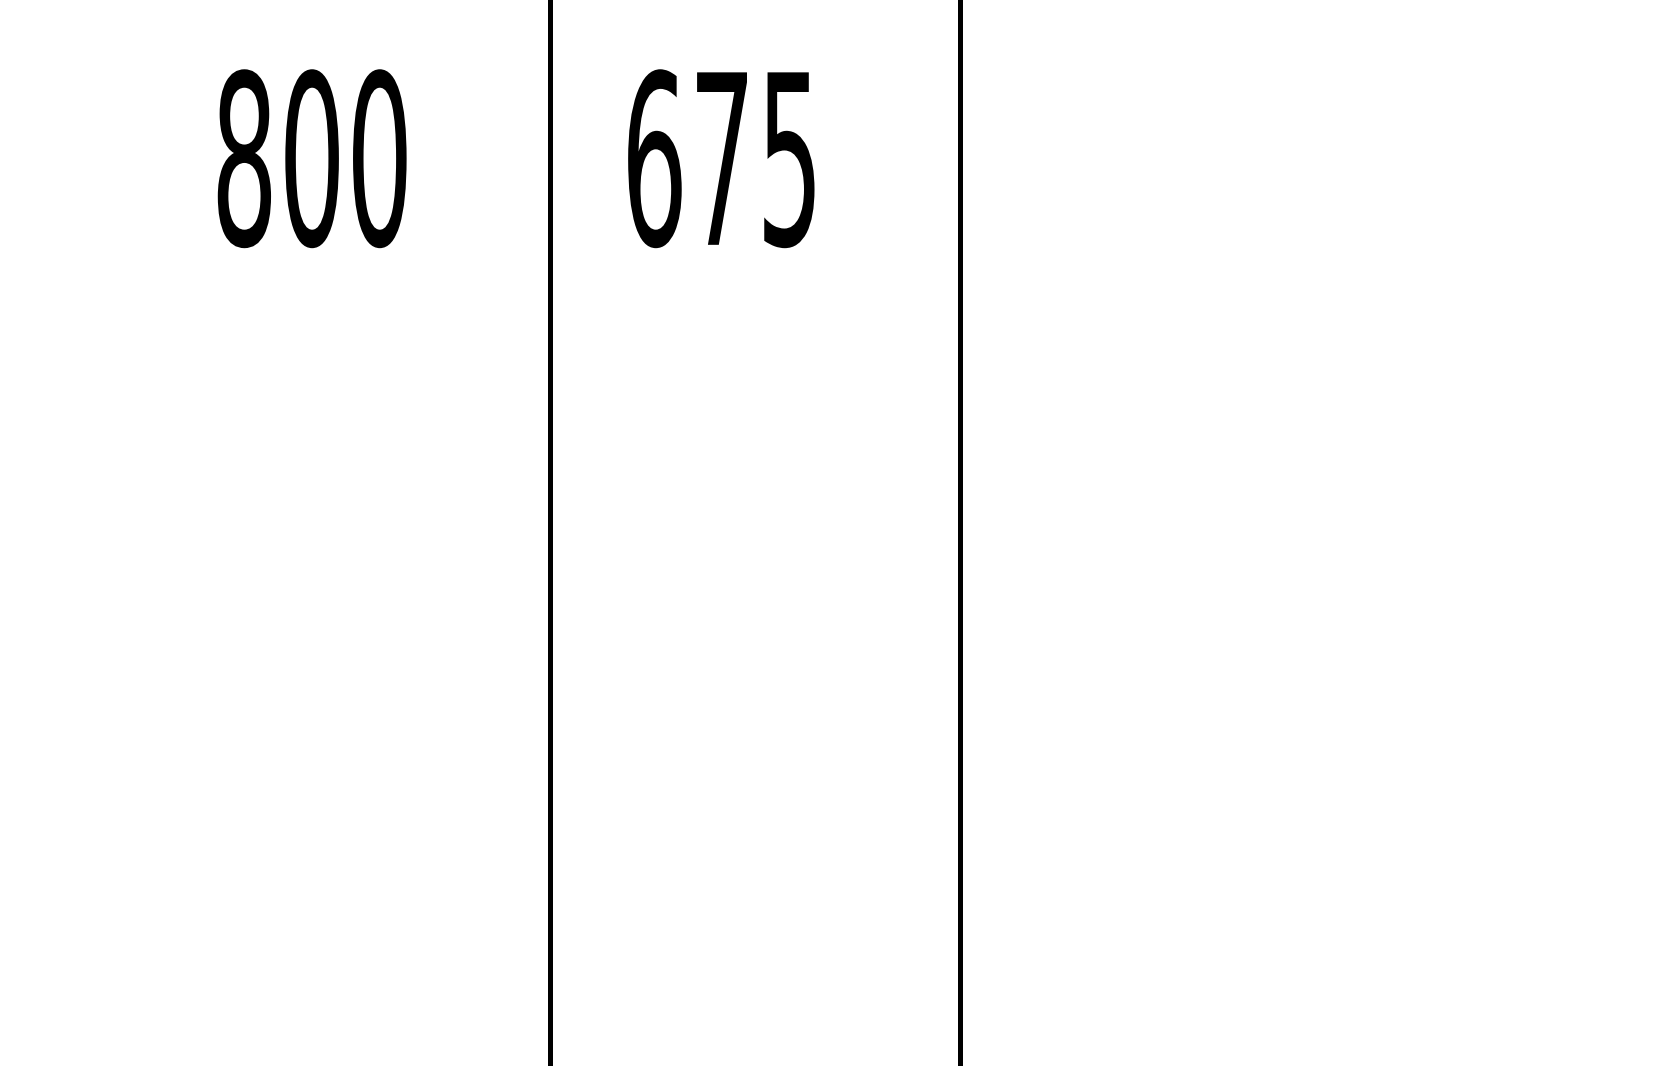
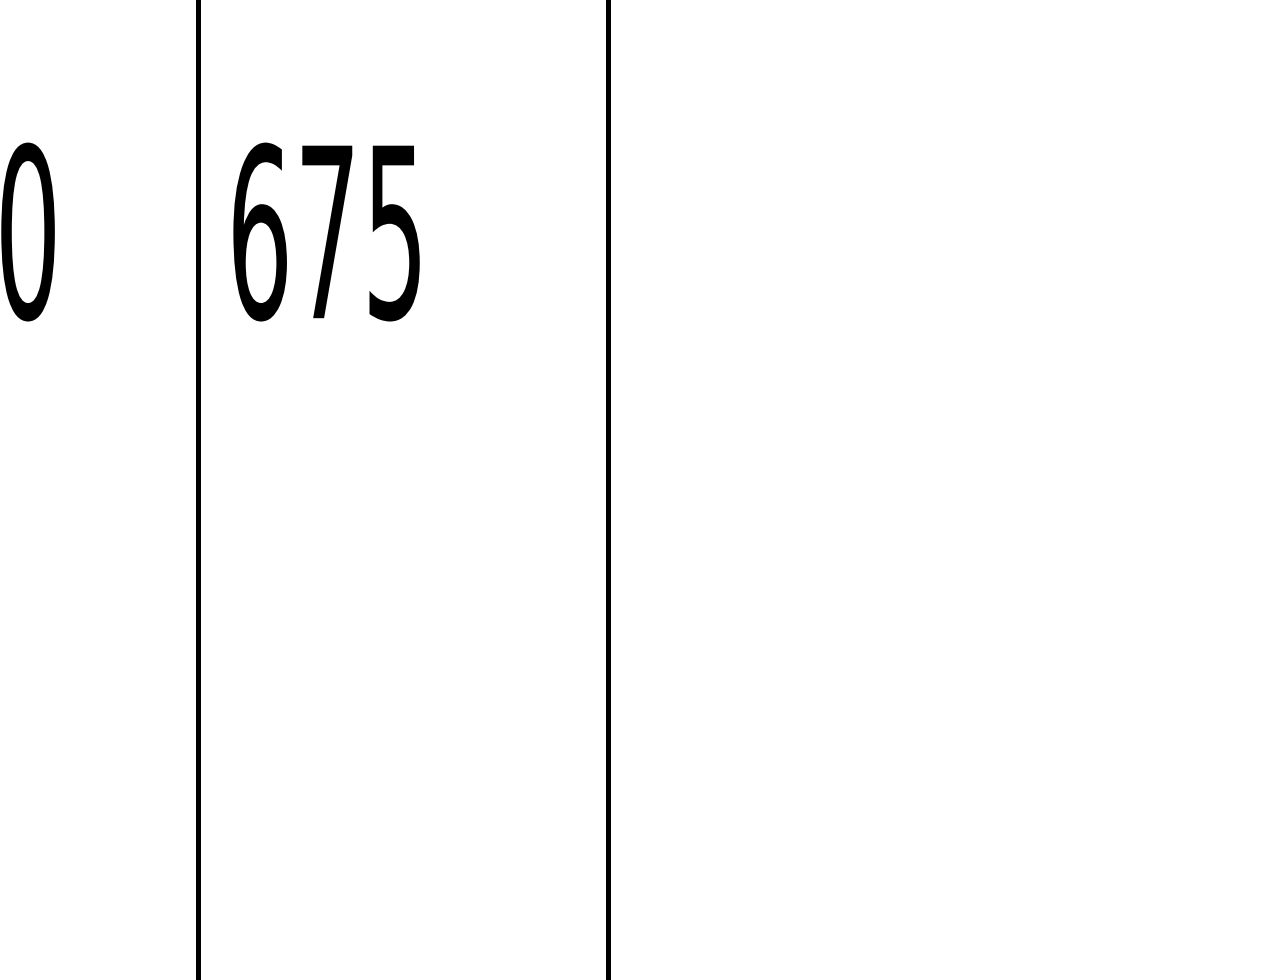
text: (721, 158) -> (326, 231), moved

